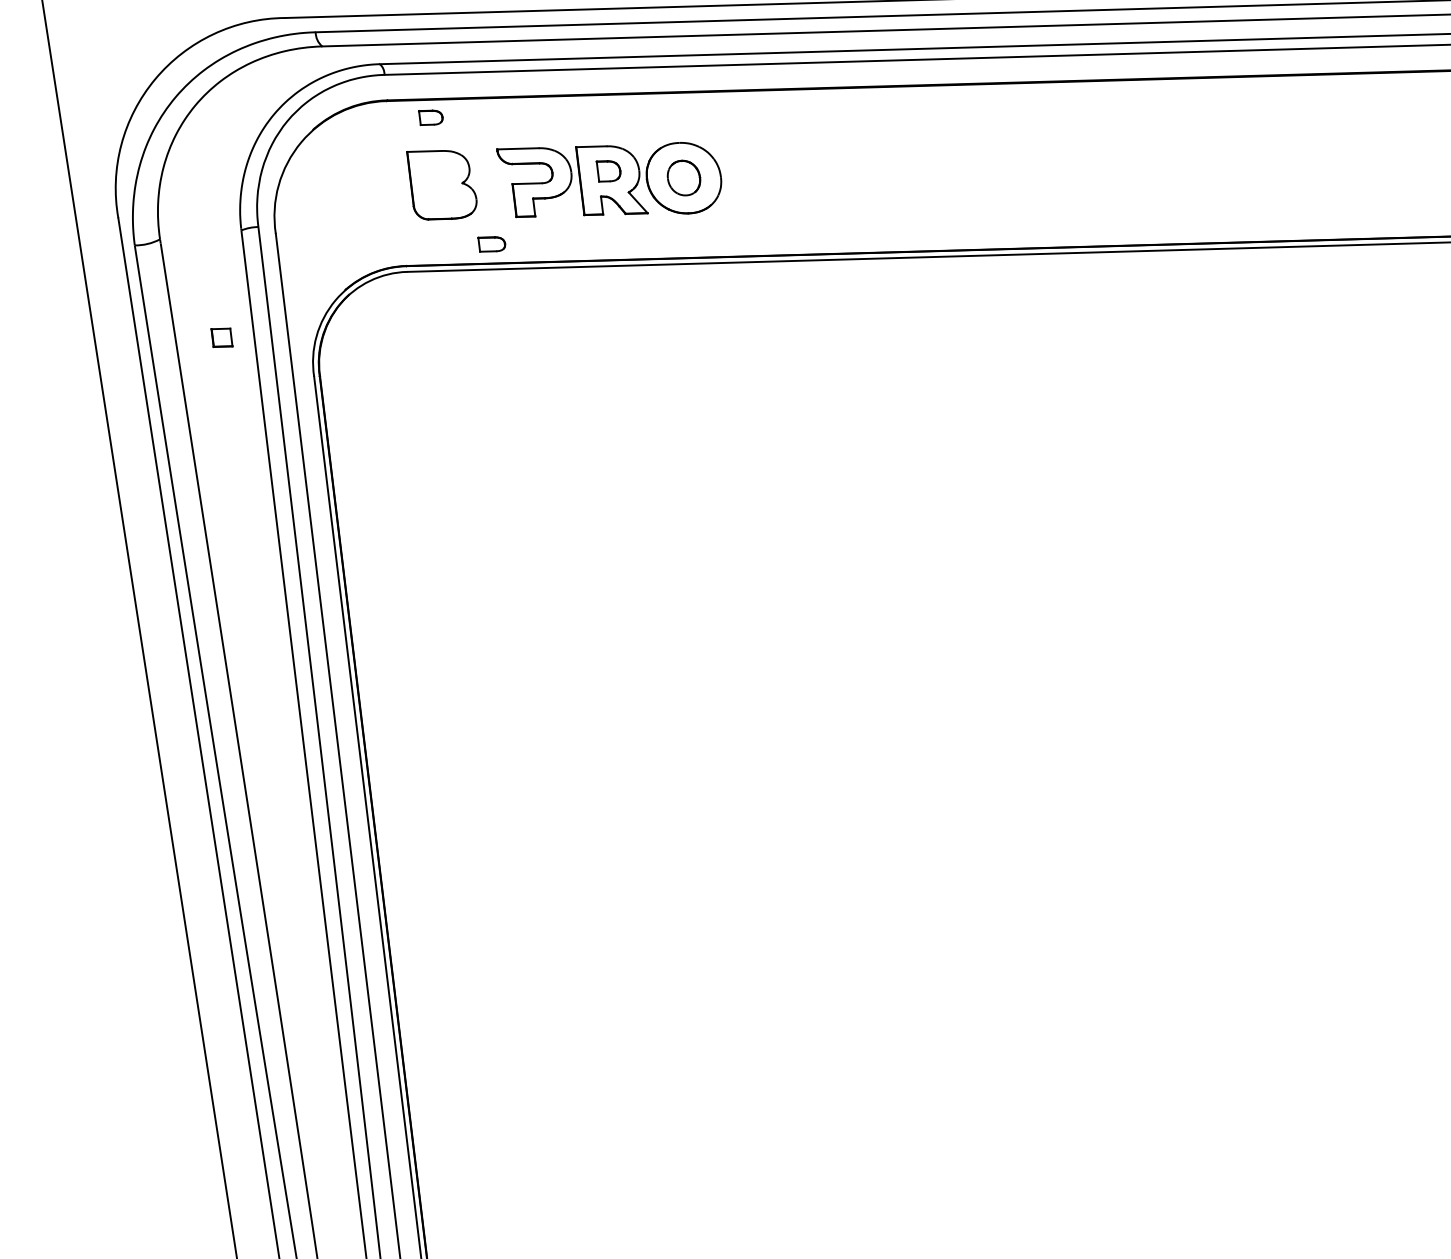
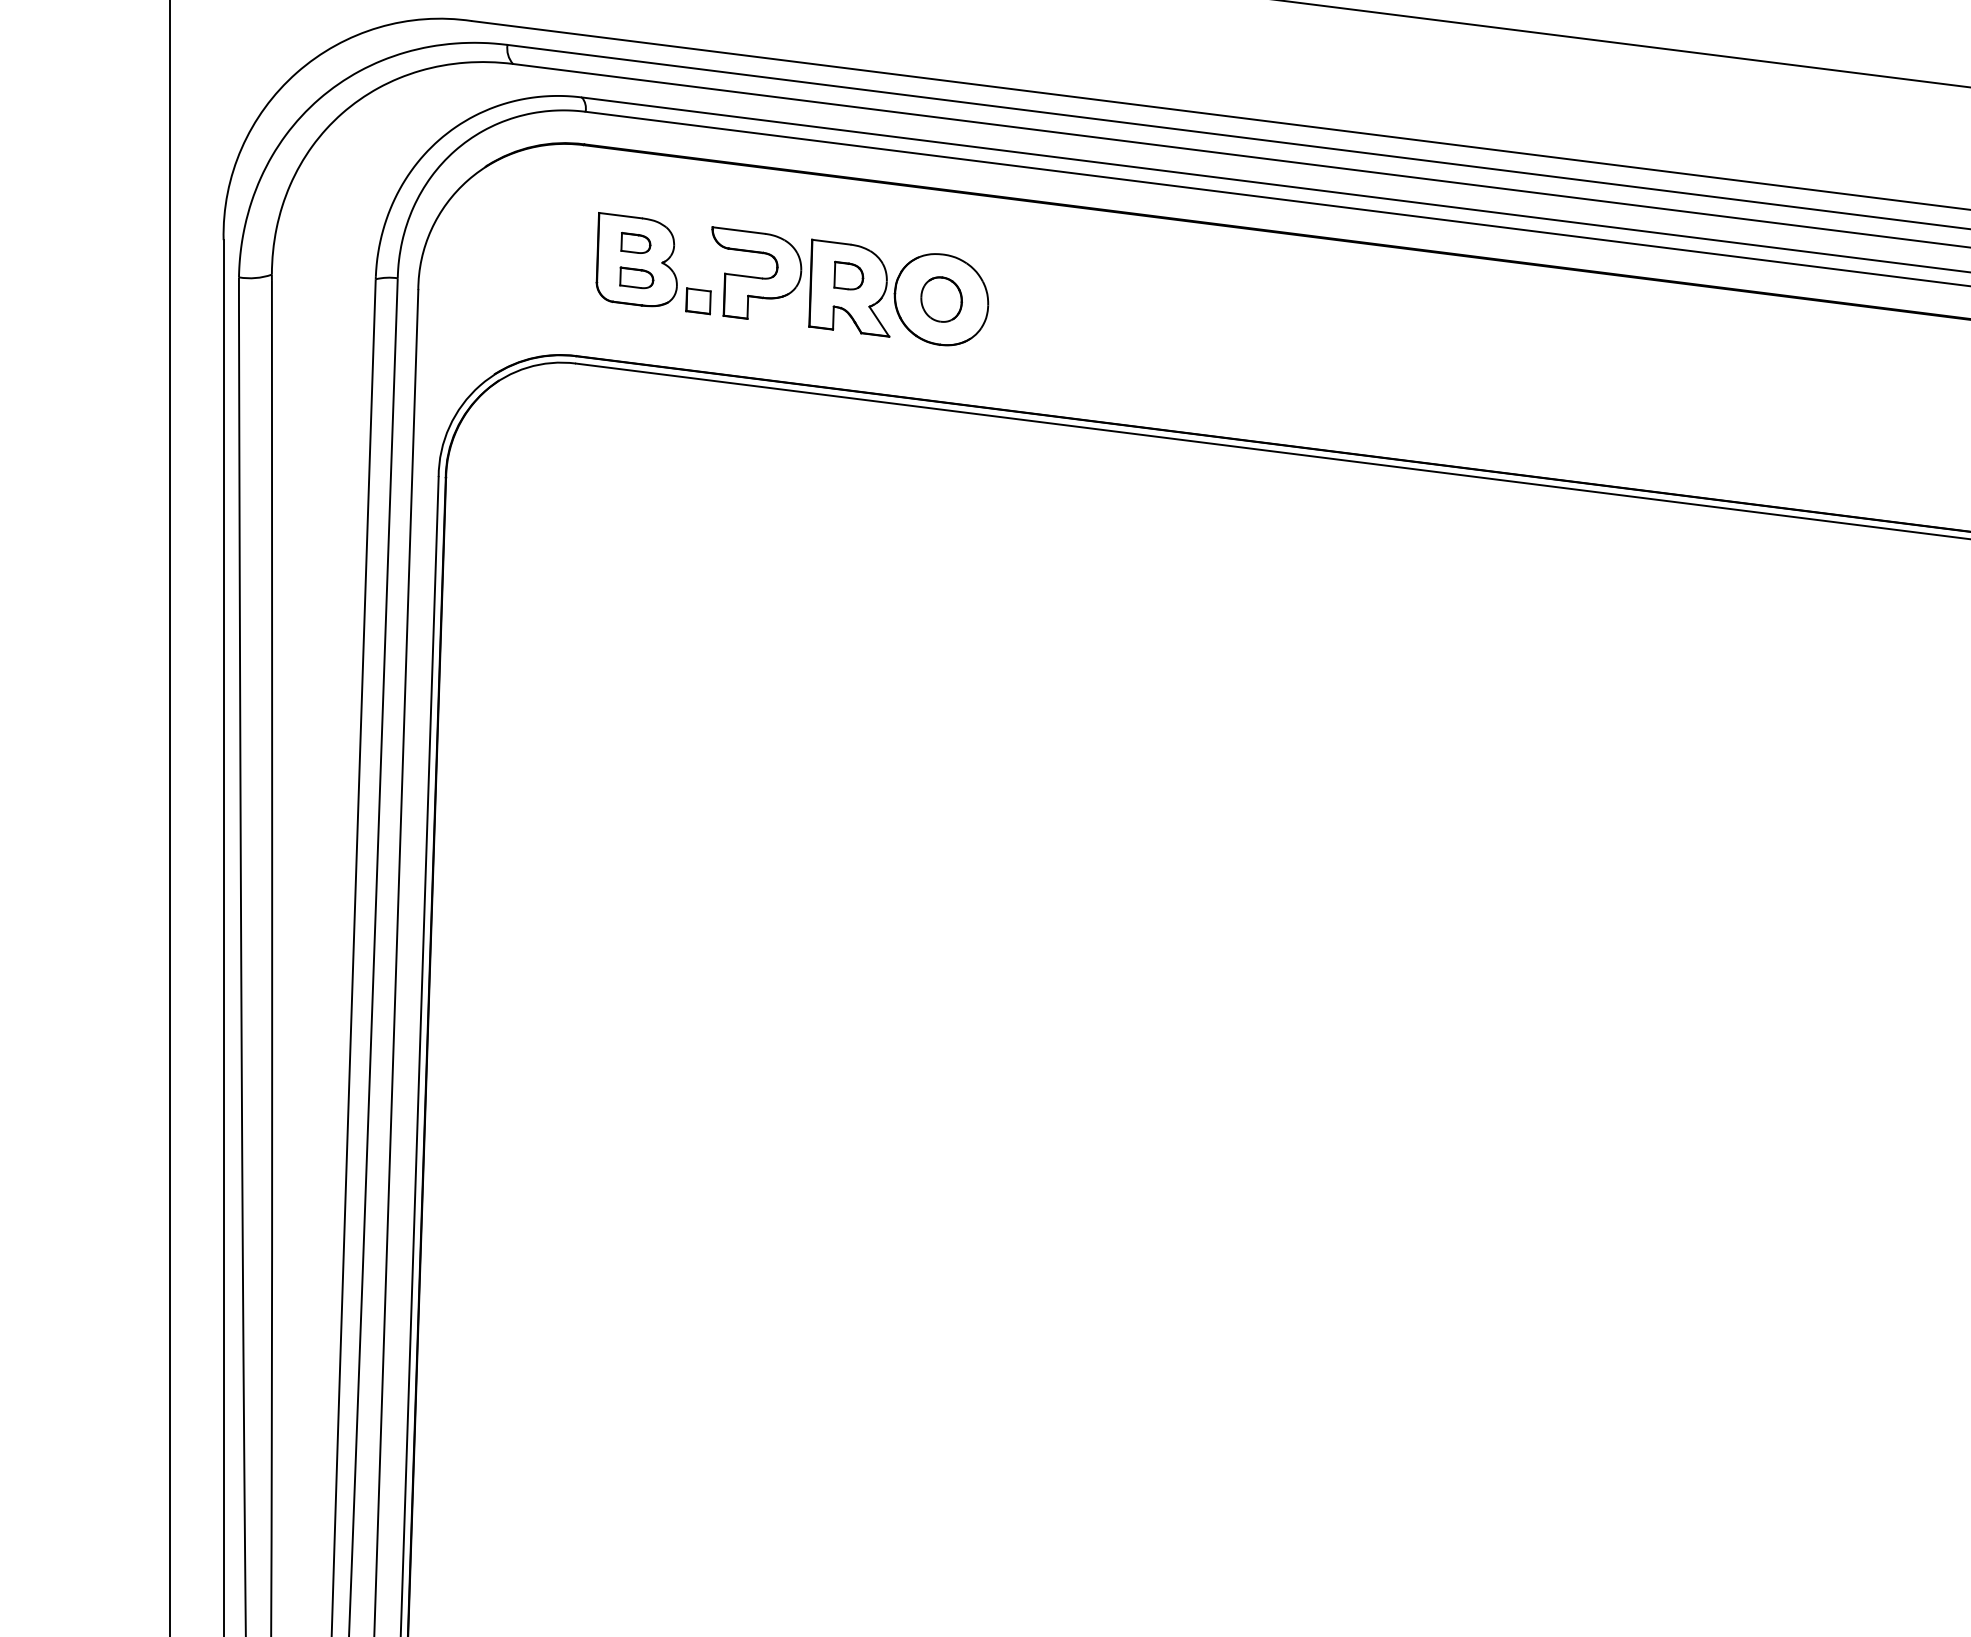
part: (430, 116) -> (635, 242), moved
part: (491, 243) -> (636, 277), moved
part: (222, 337) -> (698, 301), moved

